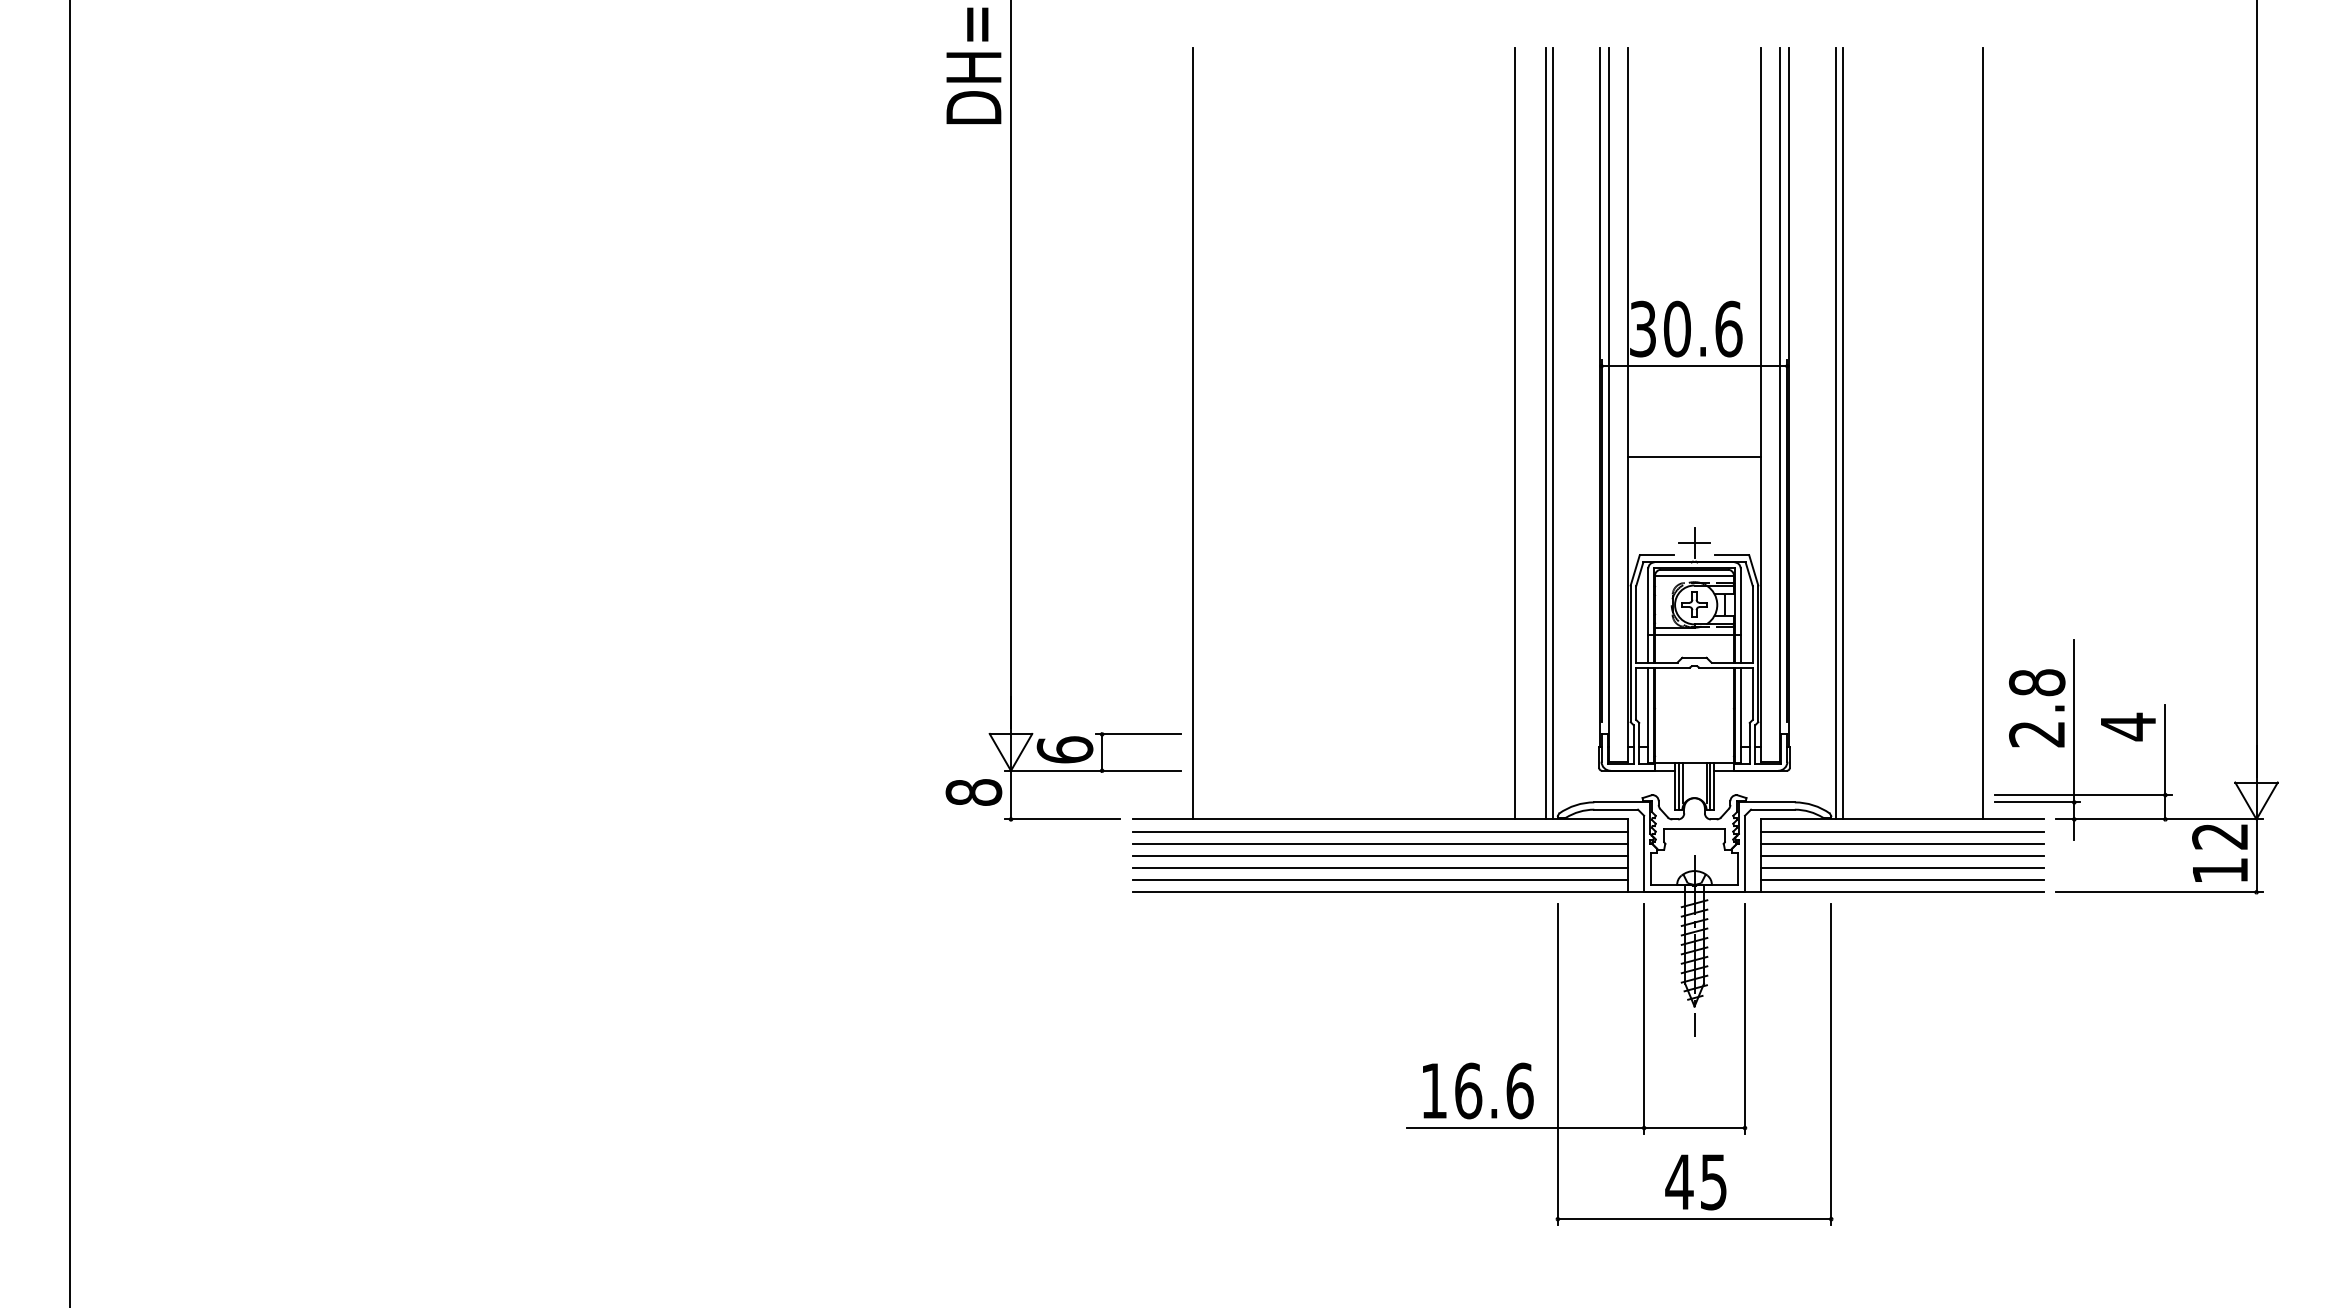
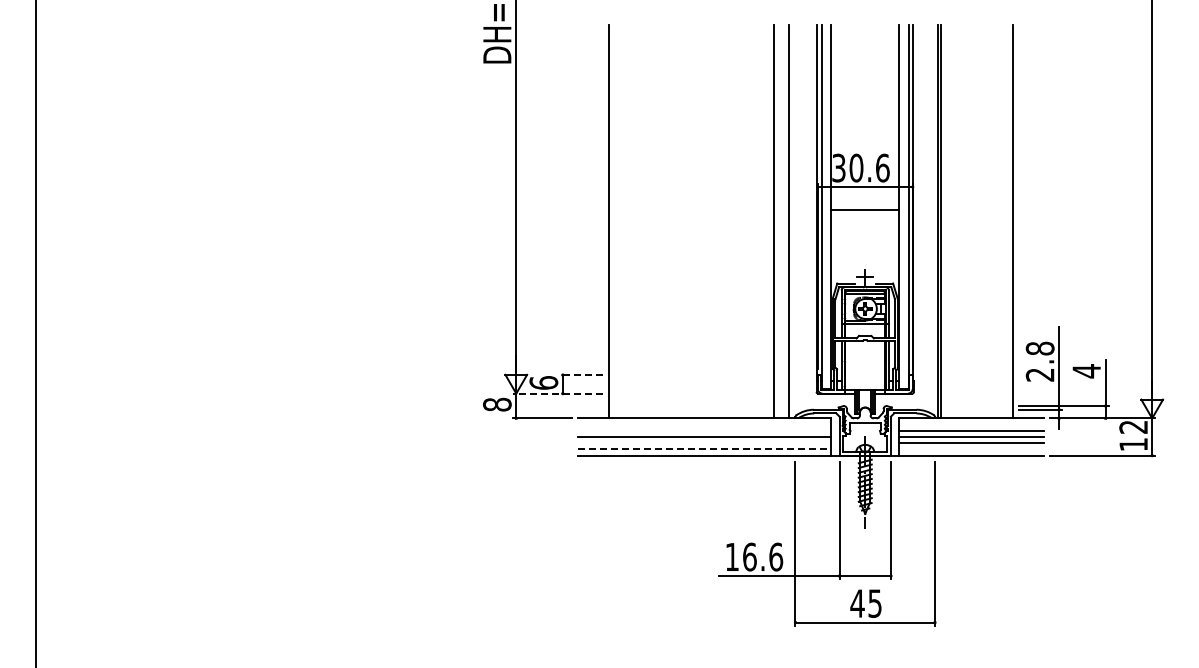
line: (1552, 433) -> (792, 221), removed
line: (1695, 457) -> (865, 209), moved
line: (1138, 735) -> (581, 375), solid -> dashed
line: (1093, 770) -> (558, 393), solid -> dashed
line: (1379, 831) -> (704, 424), removed
line: (1902, 831) -> (971, 424), removed
line: (1379, 843) -> (704, 430), removed
line: (1379, 868) -> (704, 443), removed
line: (1381, 880) -> (705, 449), solid -> dashed
line: (1902, 880) -> (971, 449), removed

